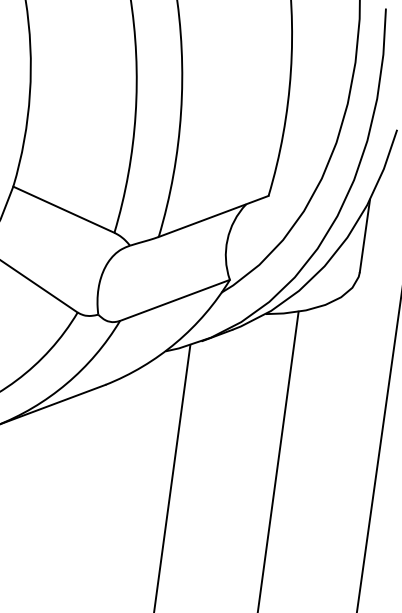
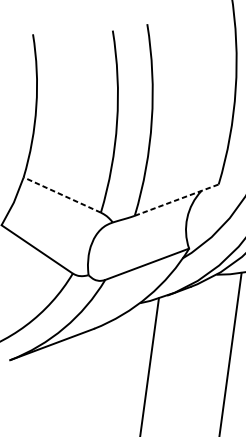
line: (63, 209) -> (62, 194), solid -> dashed
line: (213, 216) -> (176, 200), solid -> dashed

